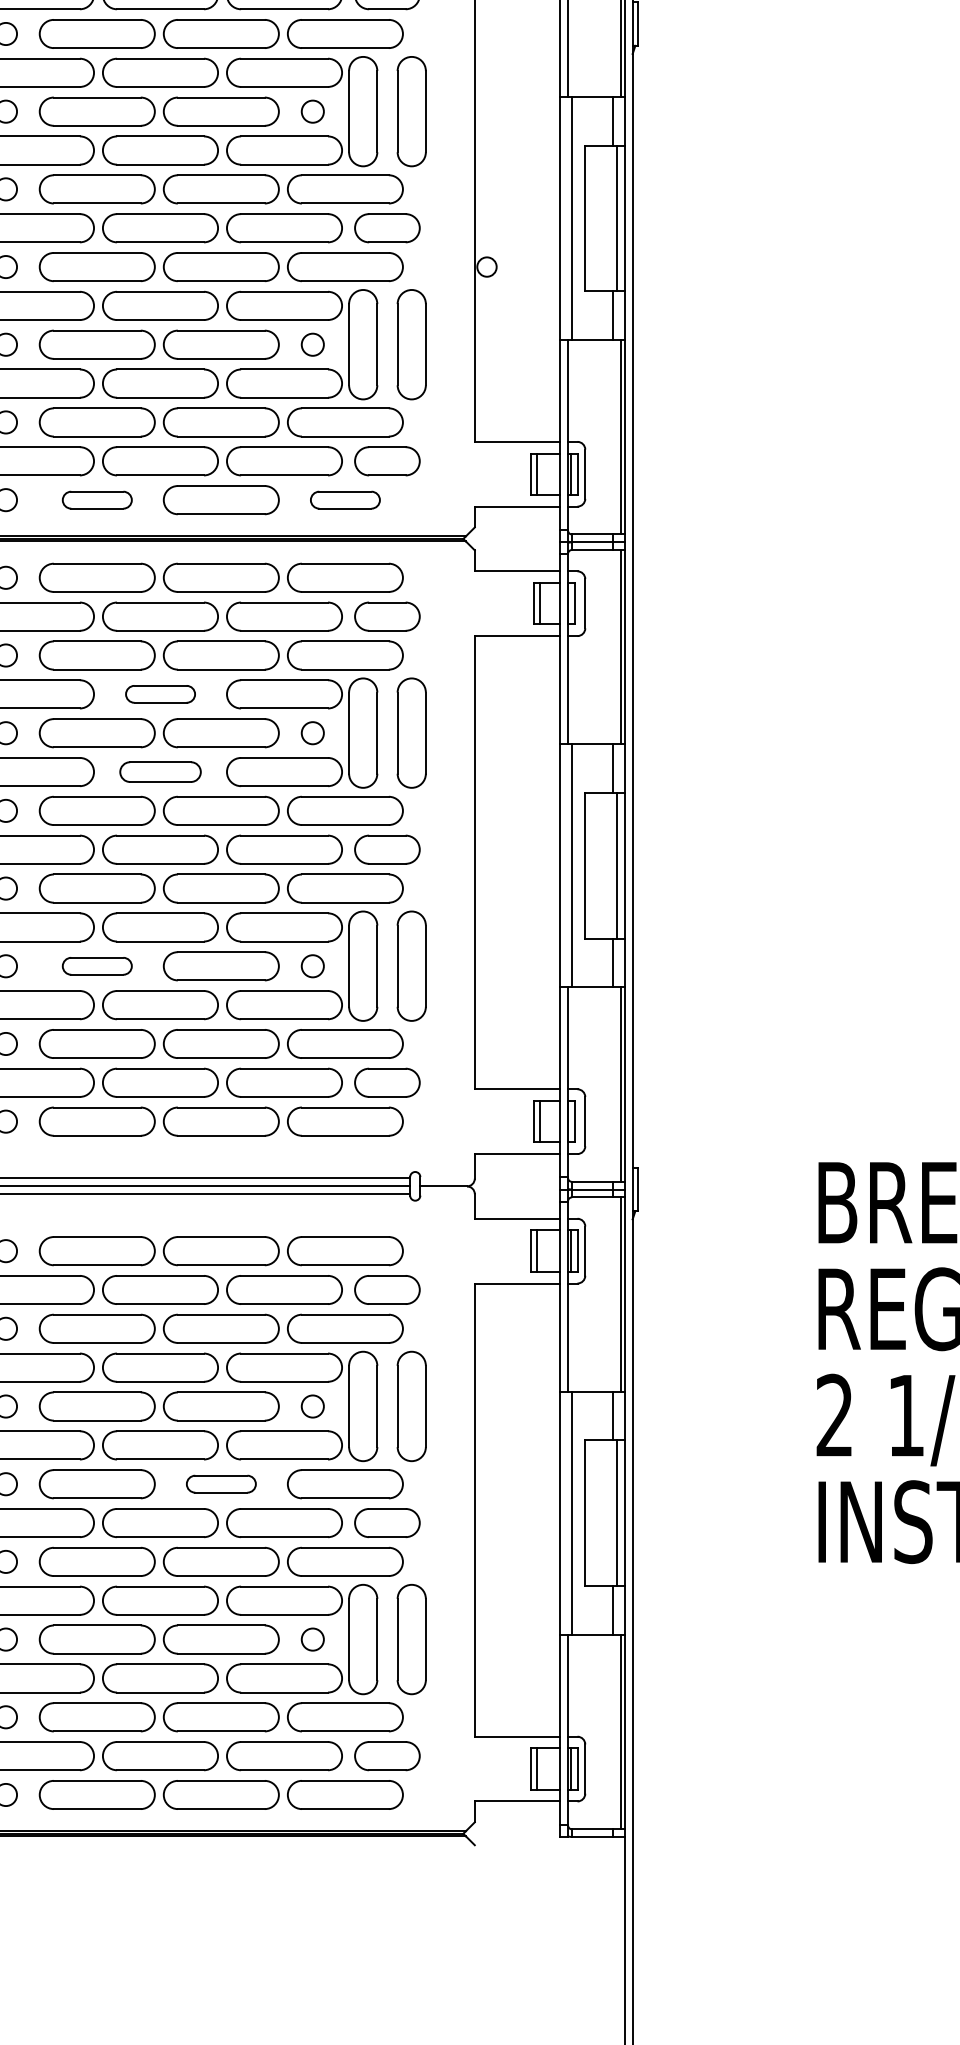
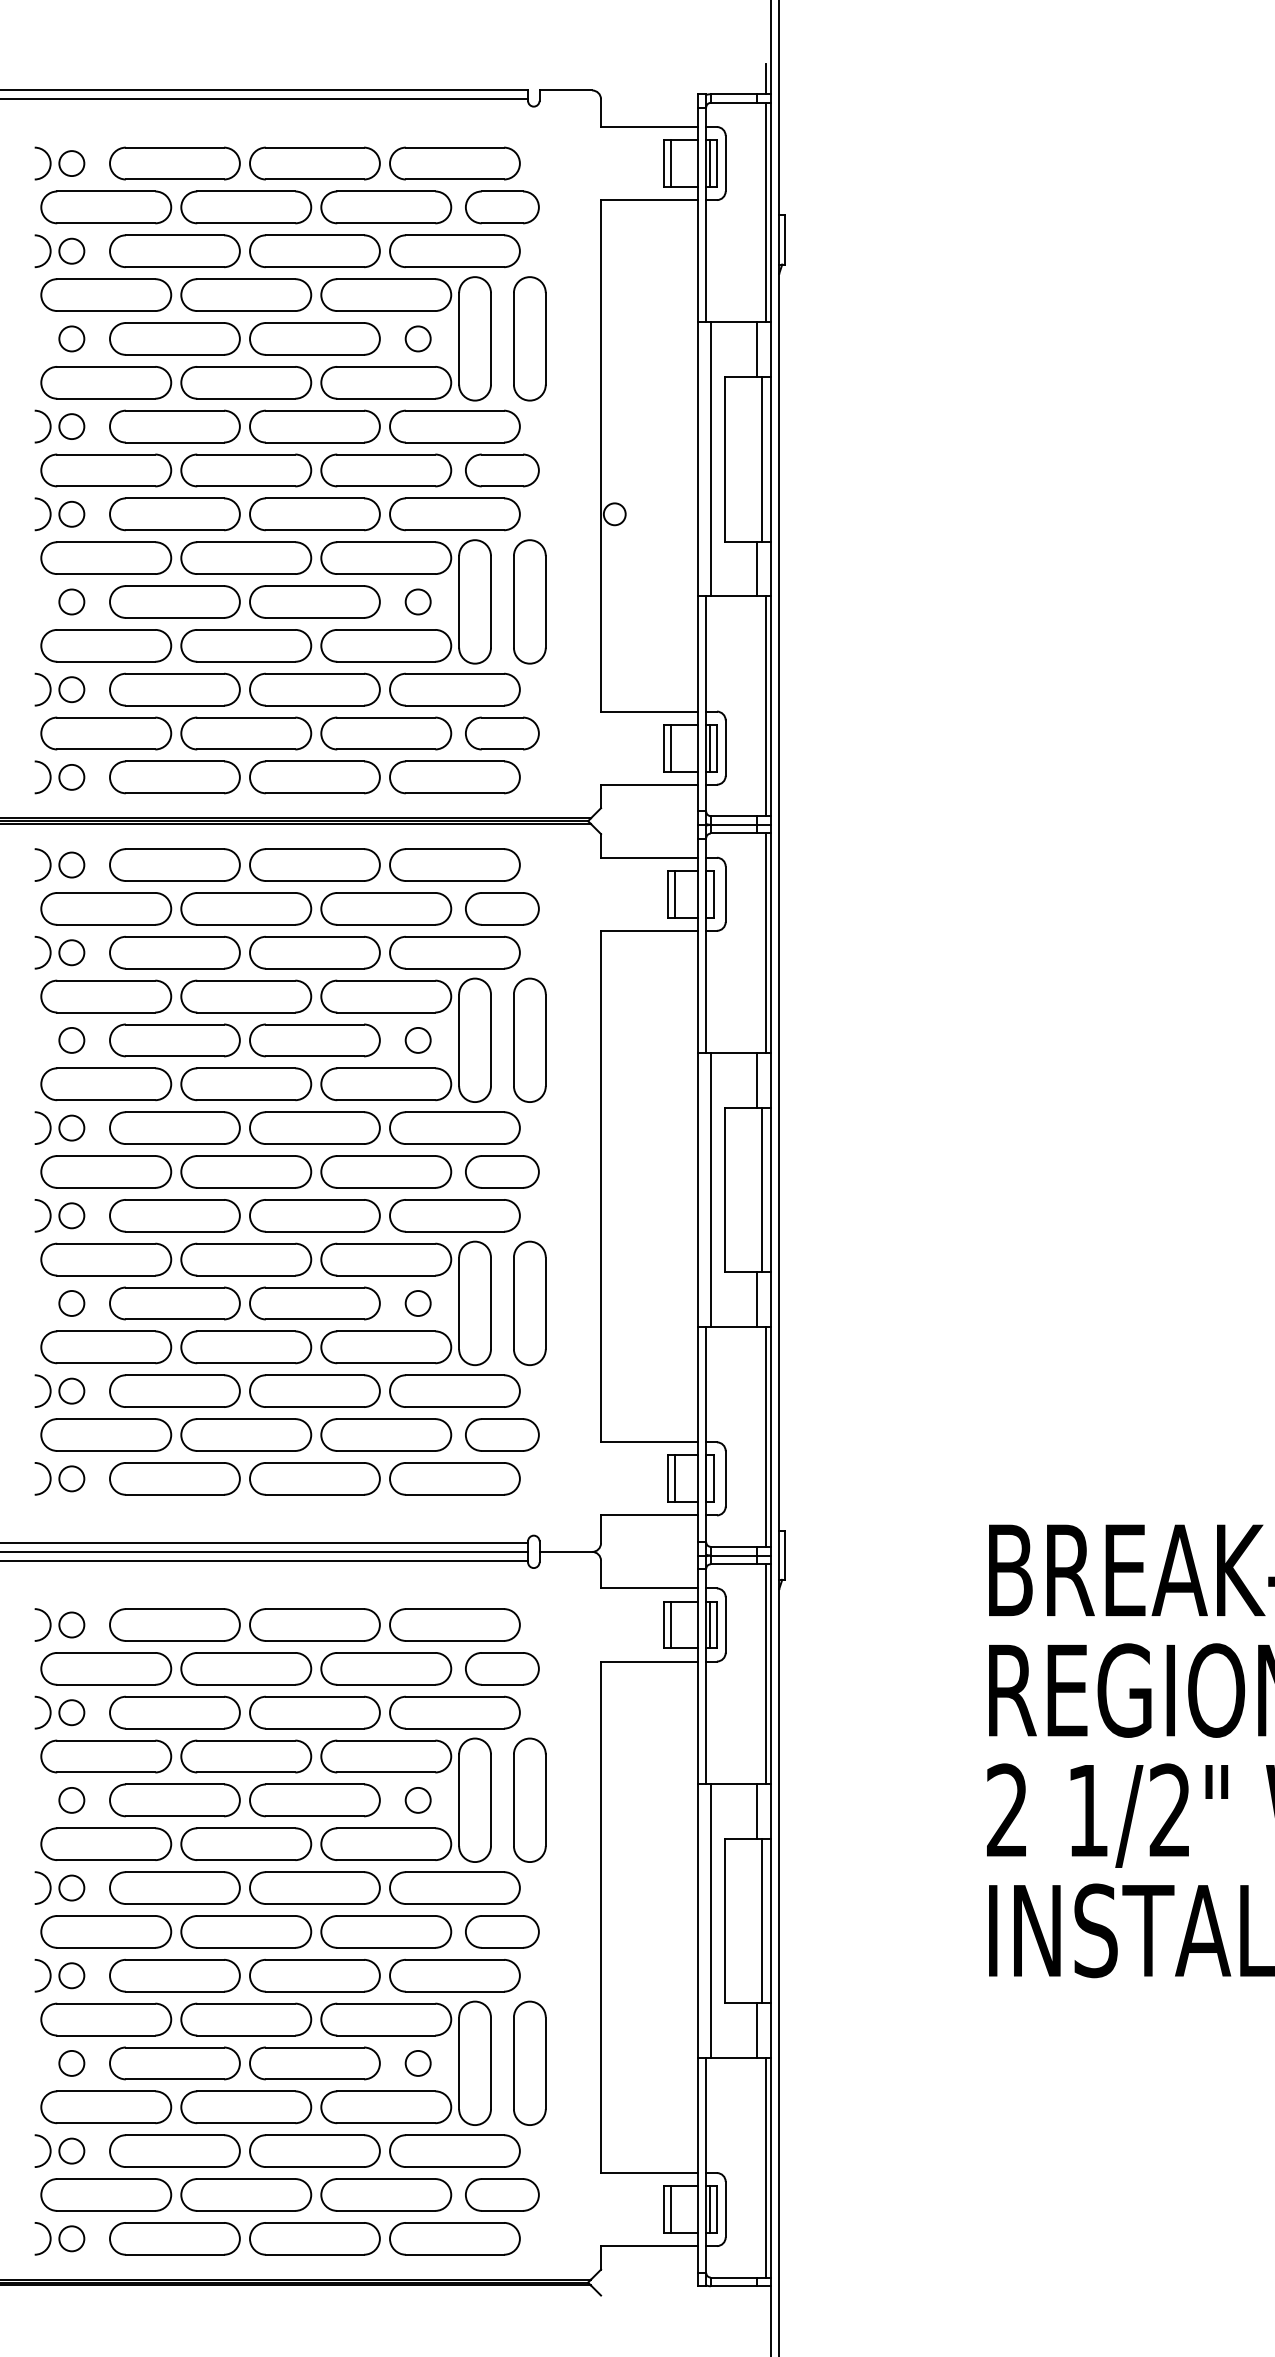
part: (96, 500) -> (174, 777), size x1.67
part: (344, 500) -> (454, 777), size x1.67
part: (160, 694) -> (246, 996), size x1.67
part: (160, 772) -> (246, 1084), size x1.43
part: (96, 966) -> (174, 1303), size x1.67
part: (220, 1483) -> (314, 1887), size x1.67

